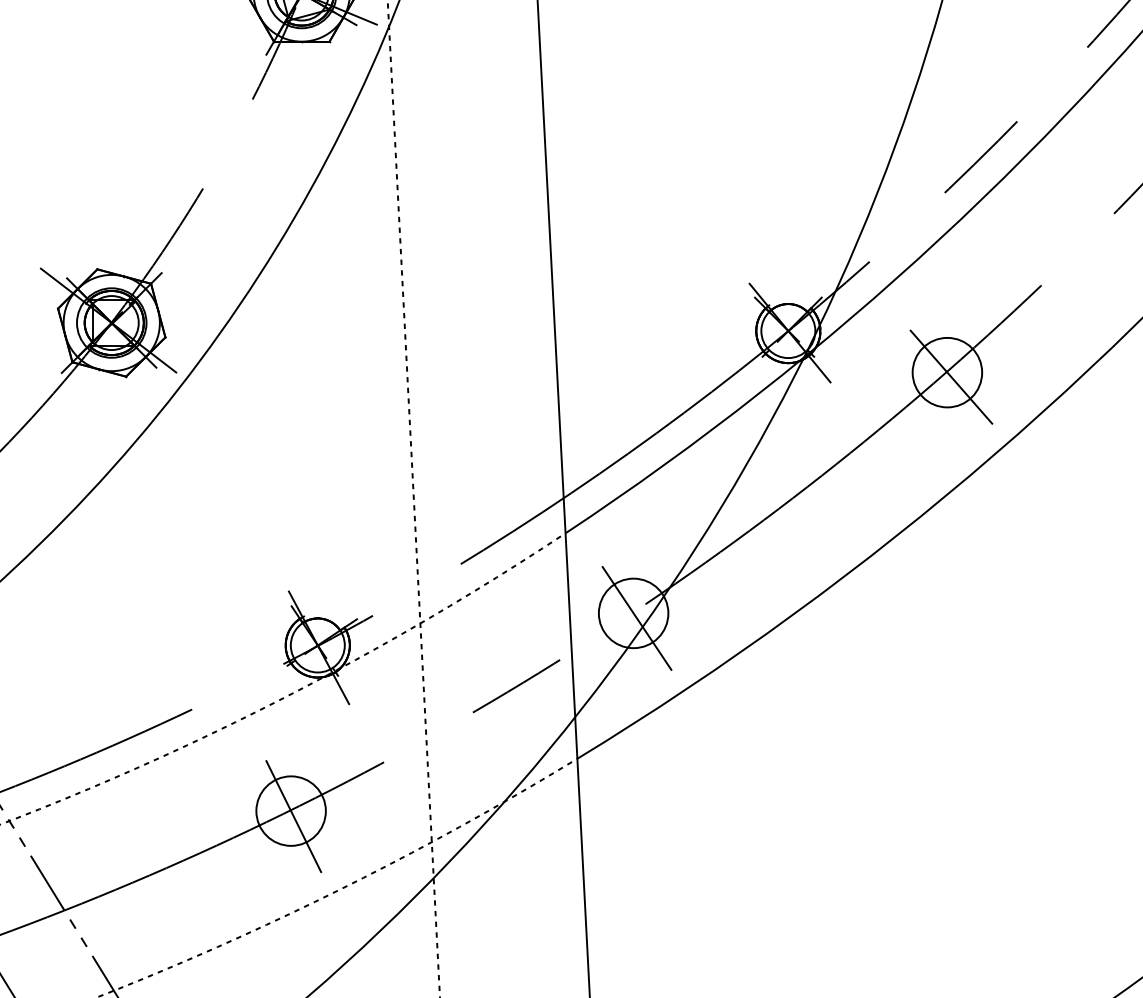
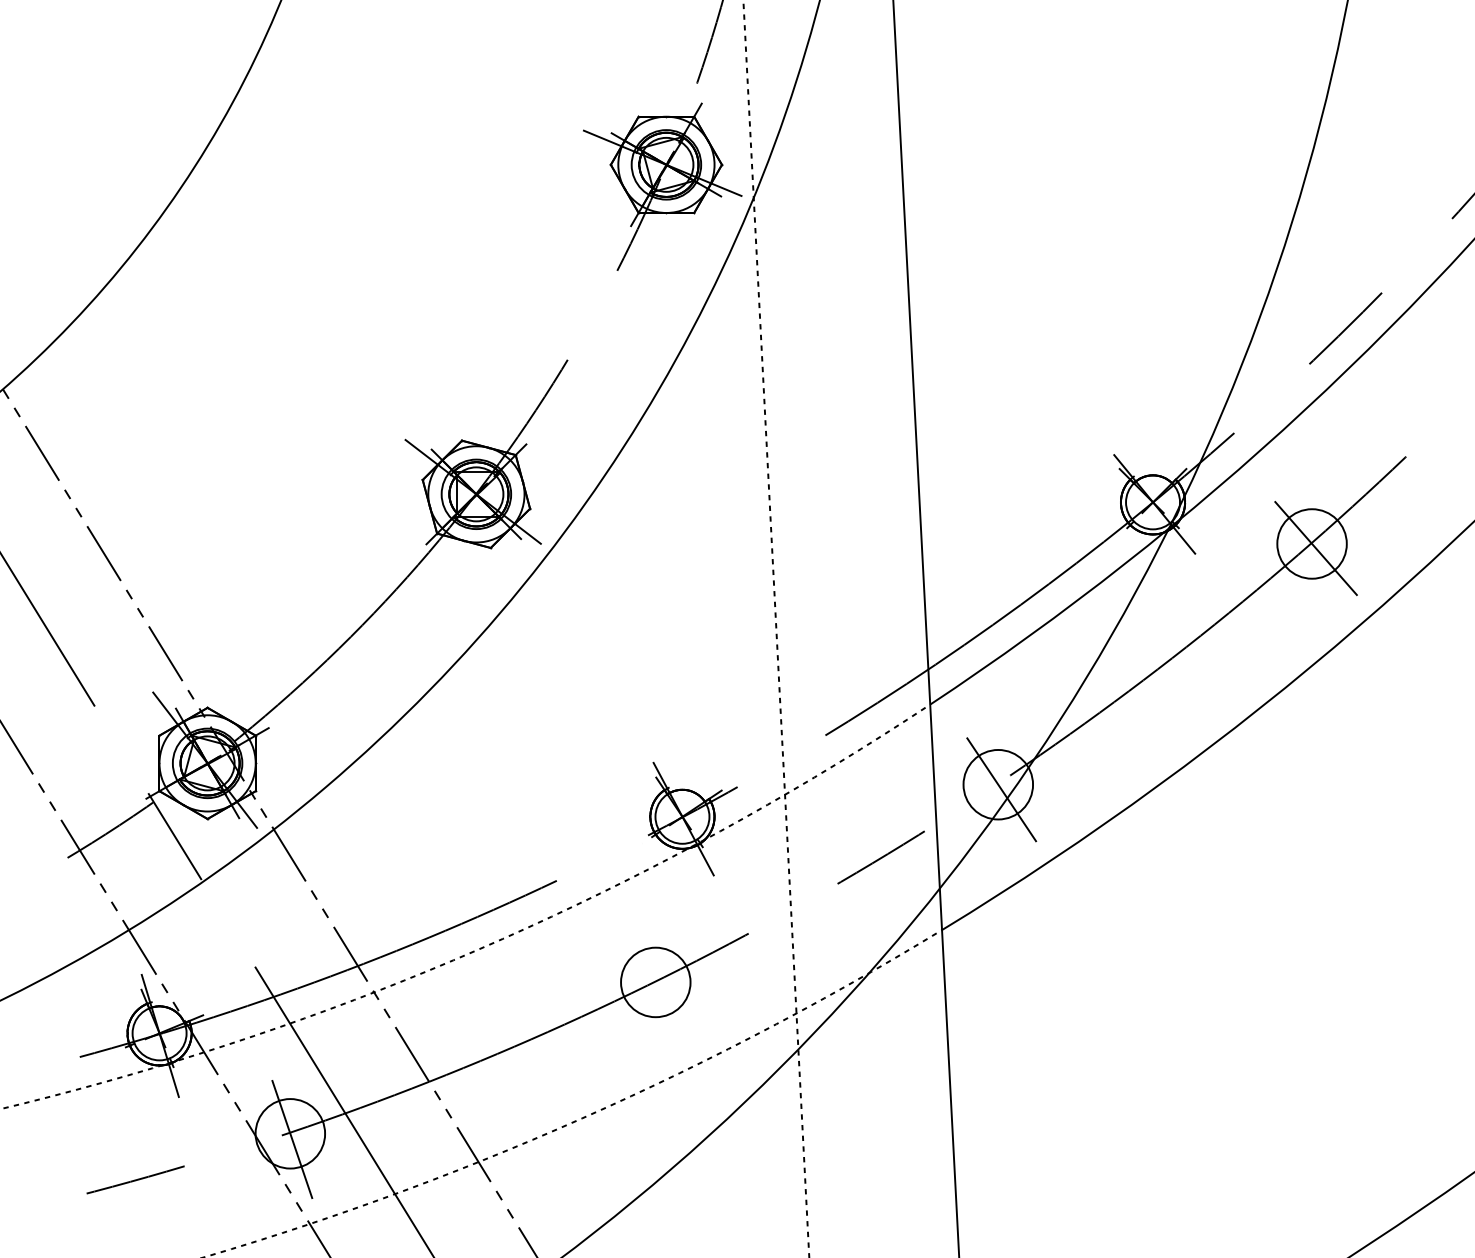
line: (293, 816) -> (658, 987), removed

